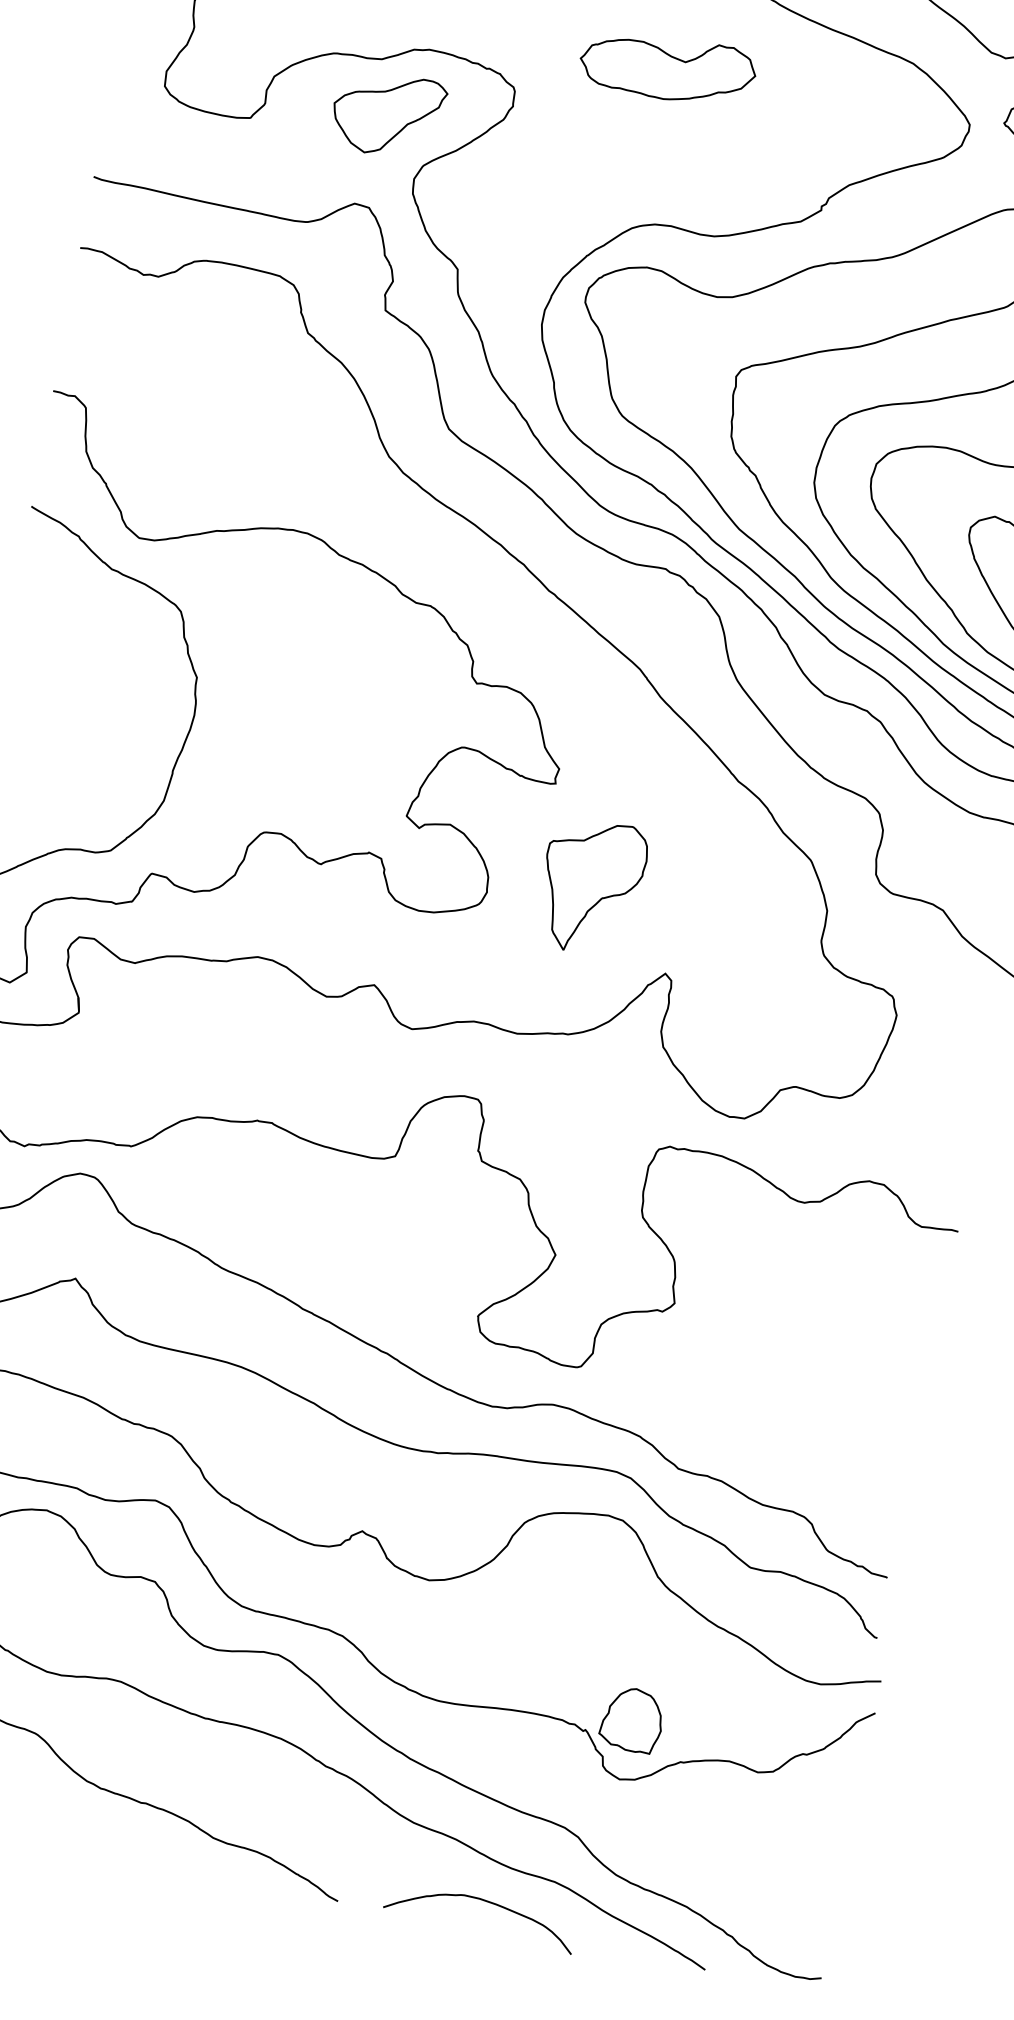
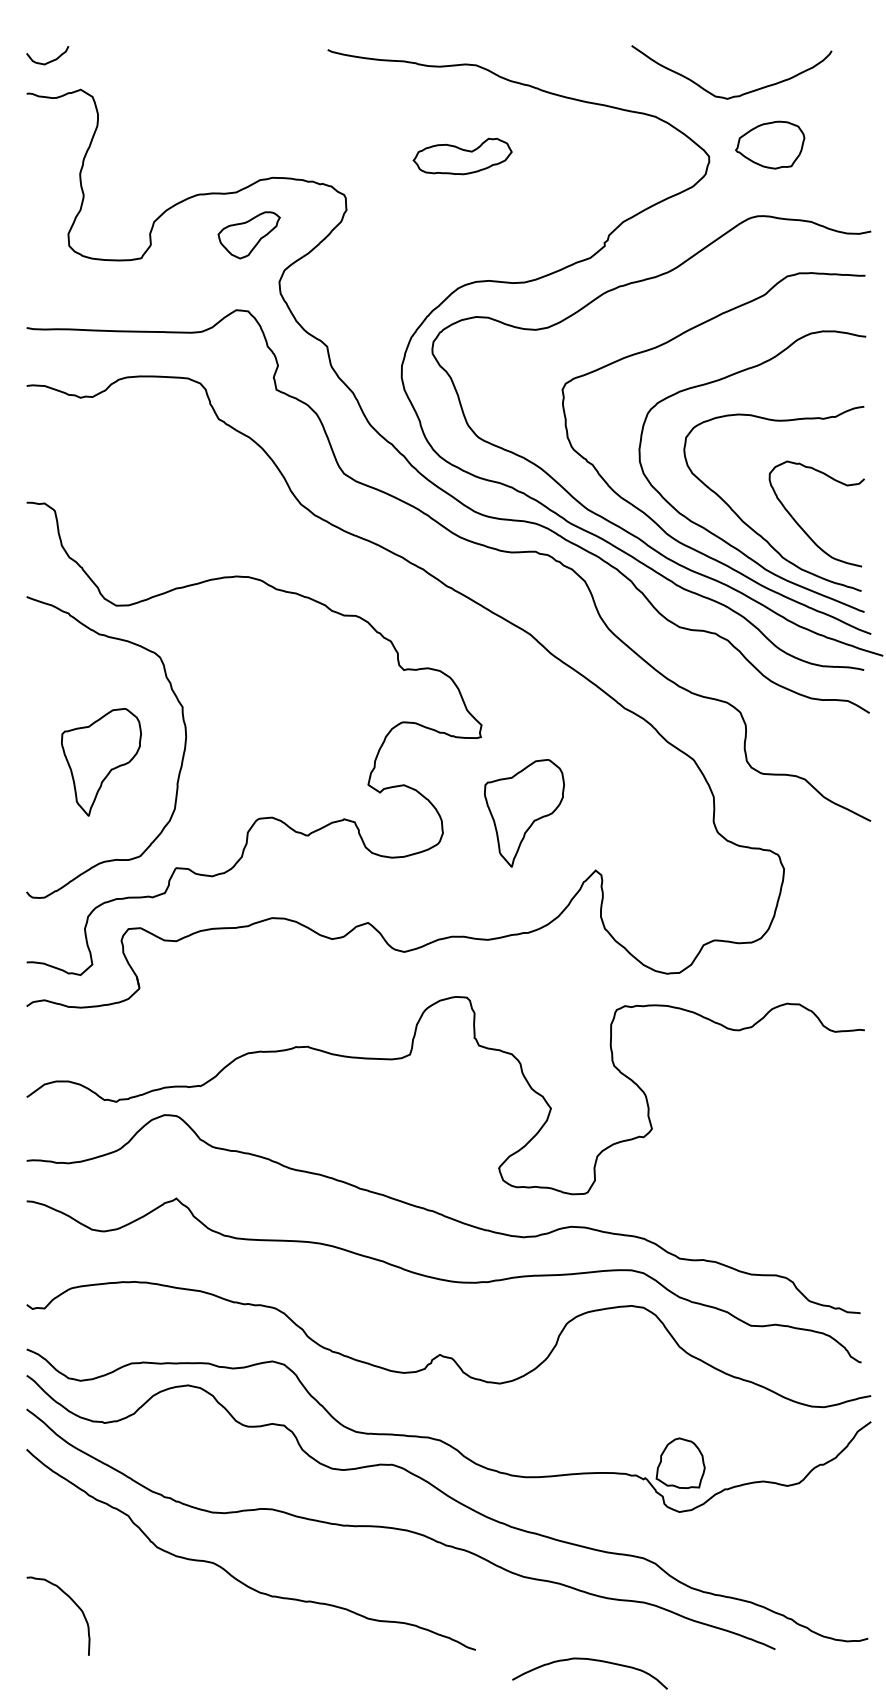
part: (667, 67) -> (462, 156), size x0.7
part: (386, 114) -> (248, 235), size x0.7
part: (84, 726) -> (101, 762), added
curve: (482, 1901) -> (589, 1660), moved

